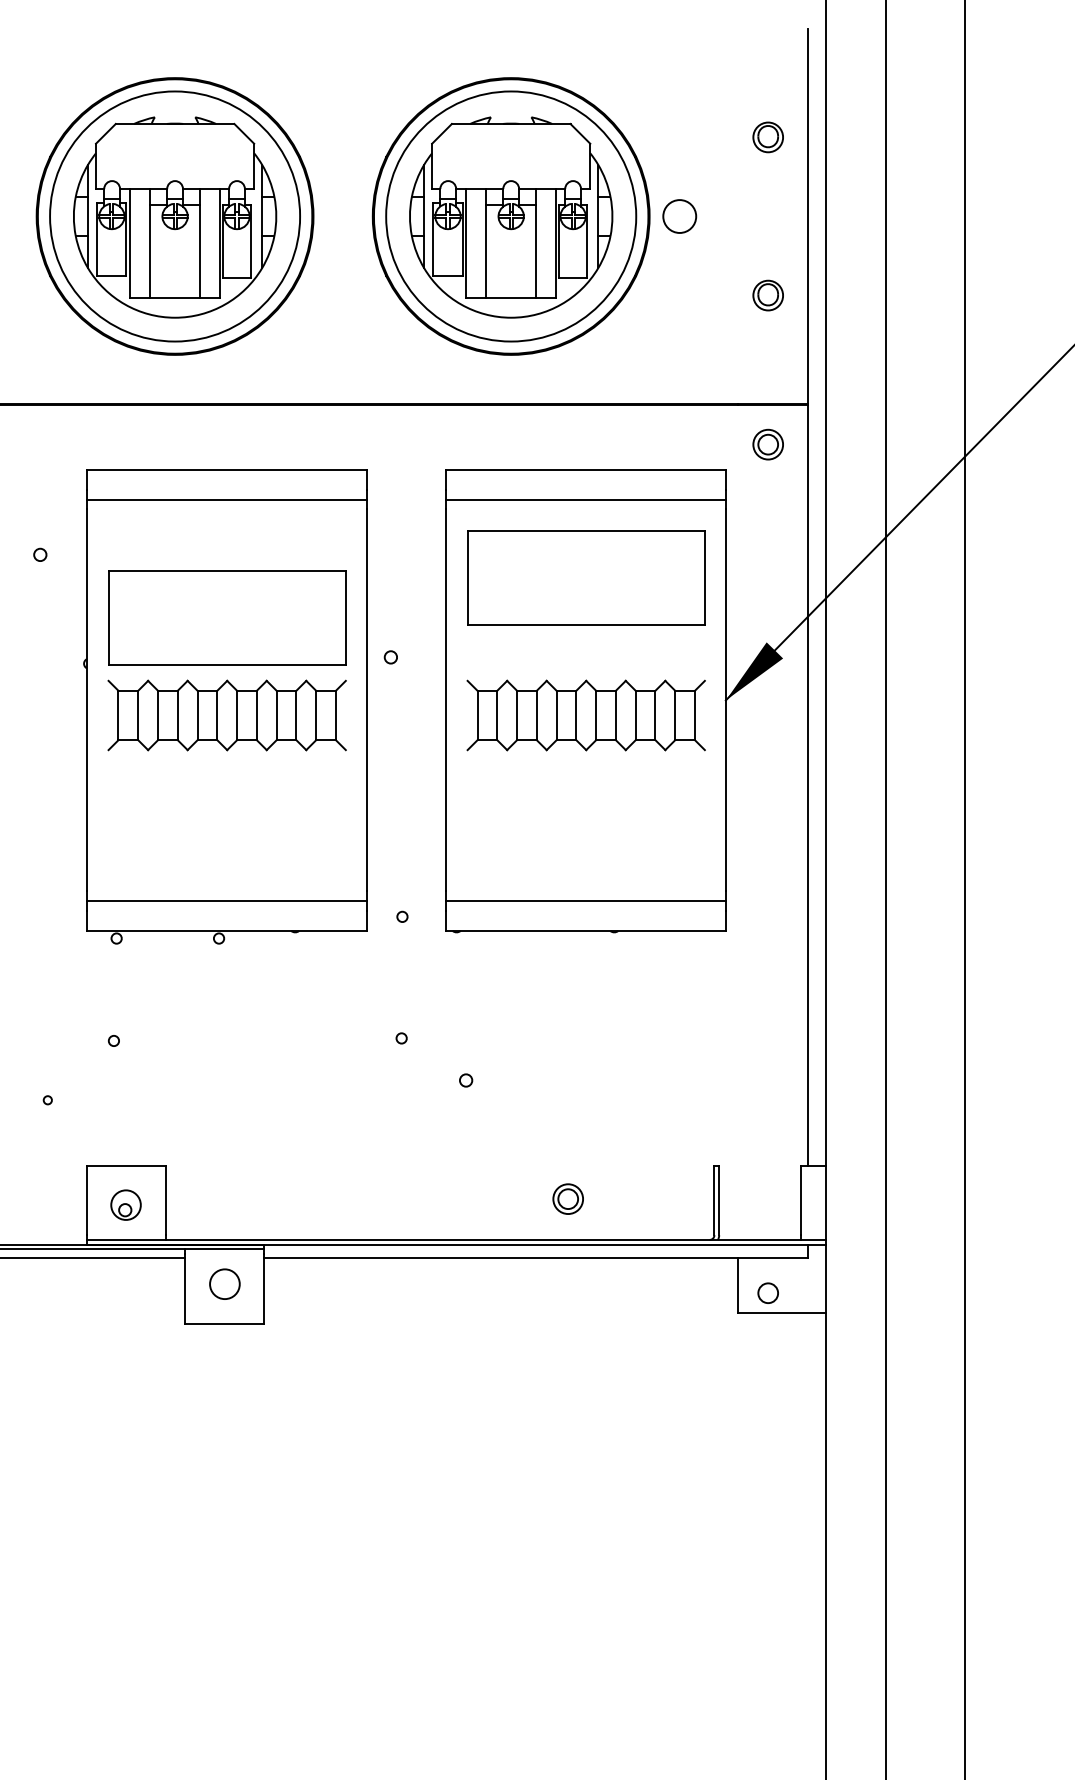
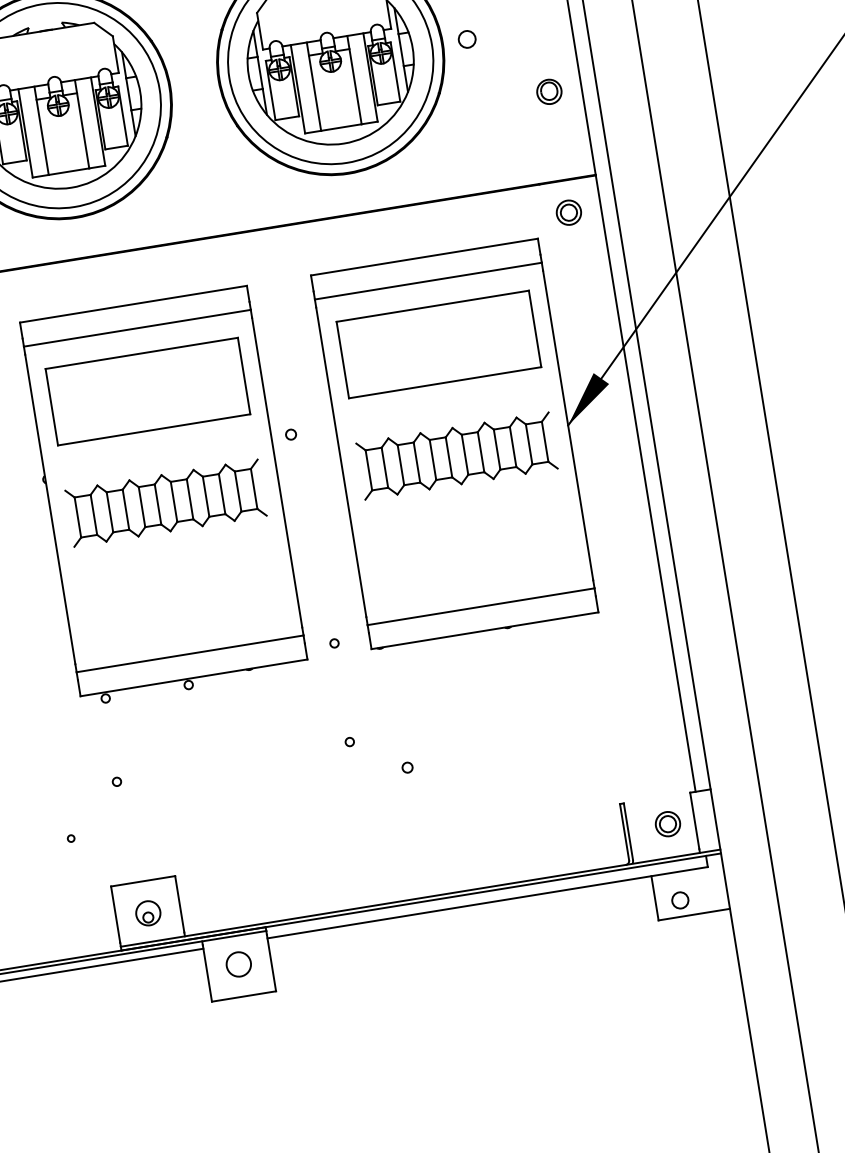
circle: (679, 216) -> (467, 39), size x0.62
part: (227, 617) -> (148, 391), moved
part: (567, 1198) -> (667, 823), moved

